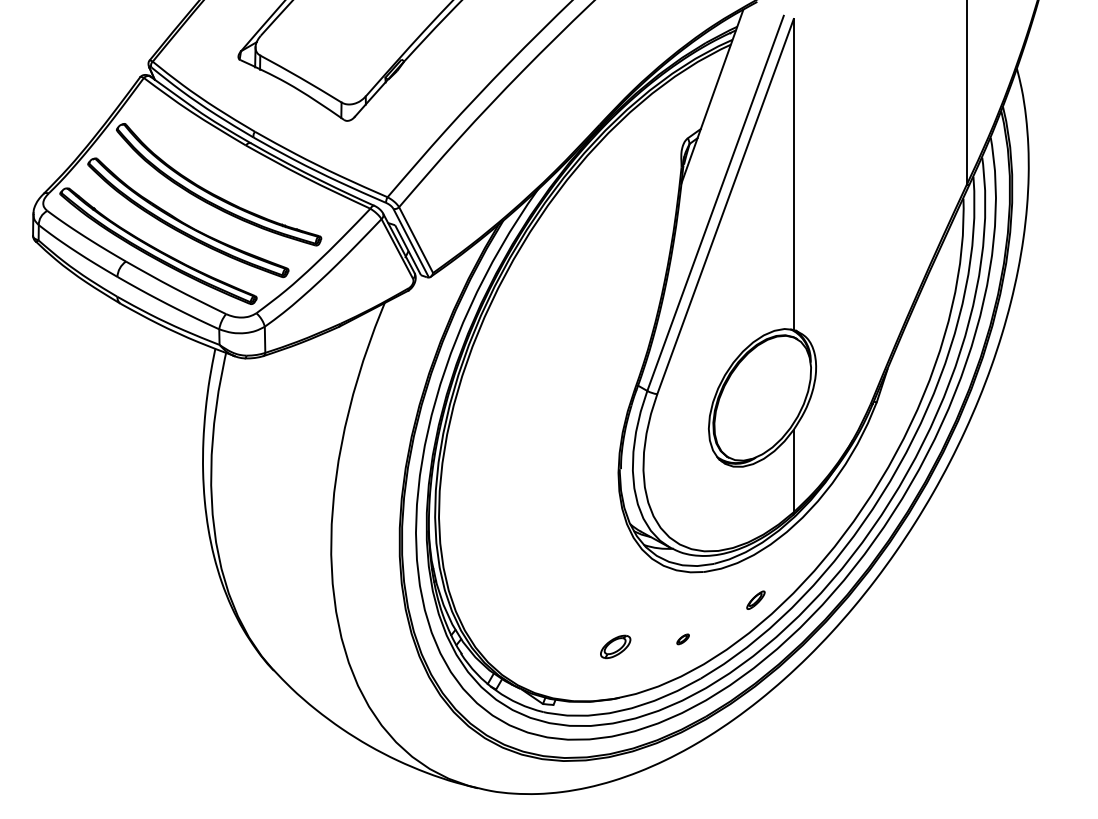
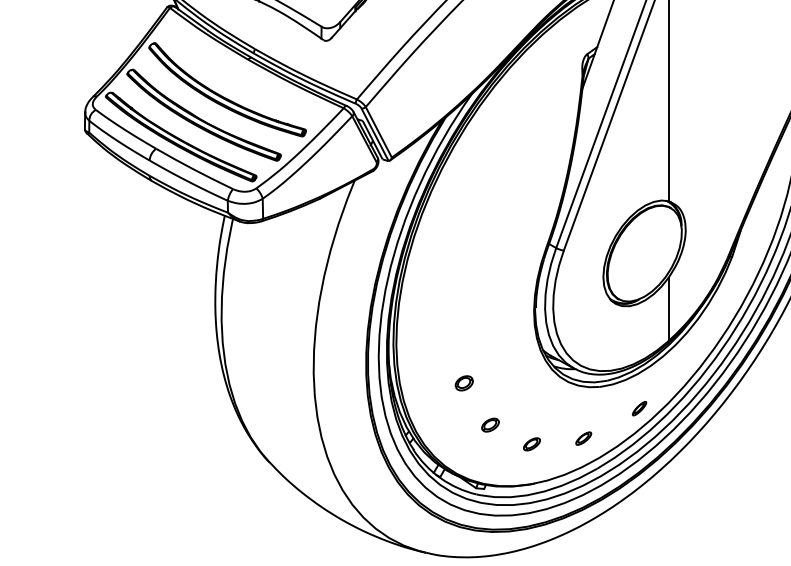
part: (527, 567) -> (464, 383), added
part: (561, 621) -> (490, 424), added
part: (682, 639) -> (583, 438), size x1.67
part: (615, 646) -> (531, 444), size x0.71

